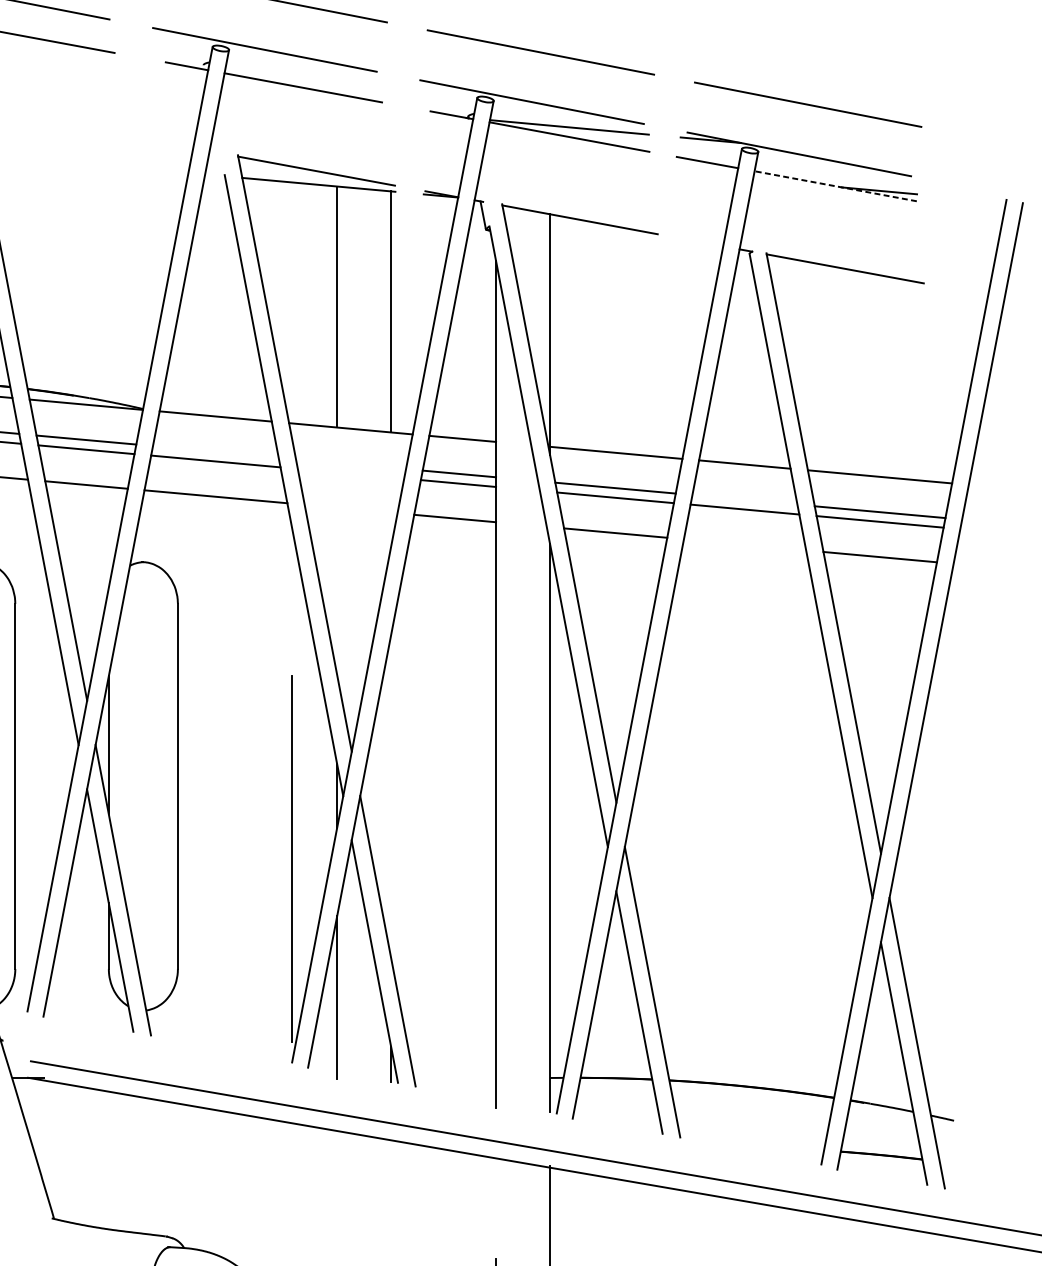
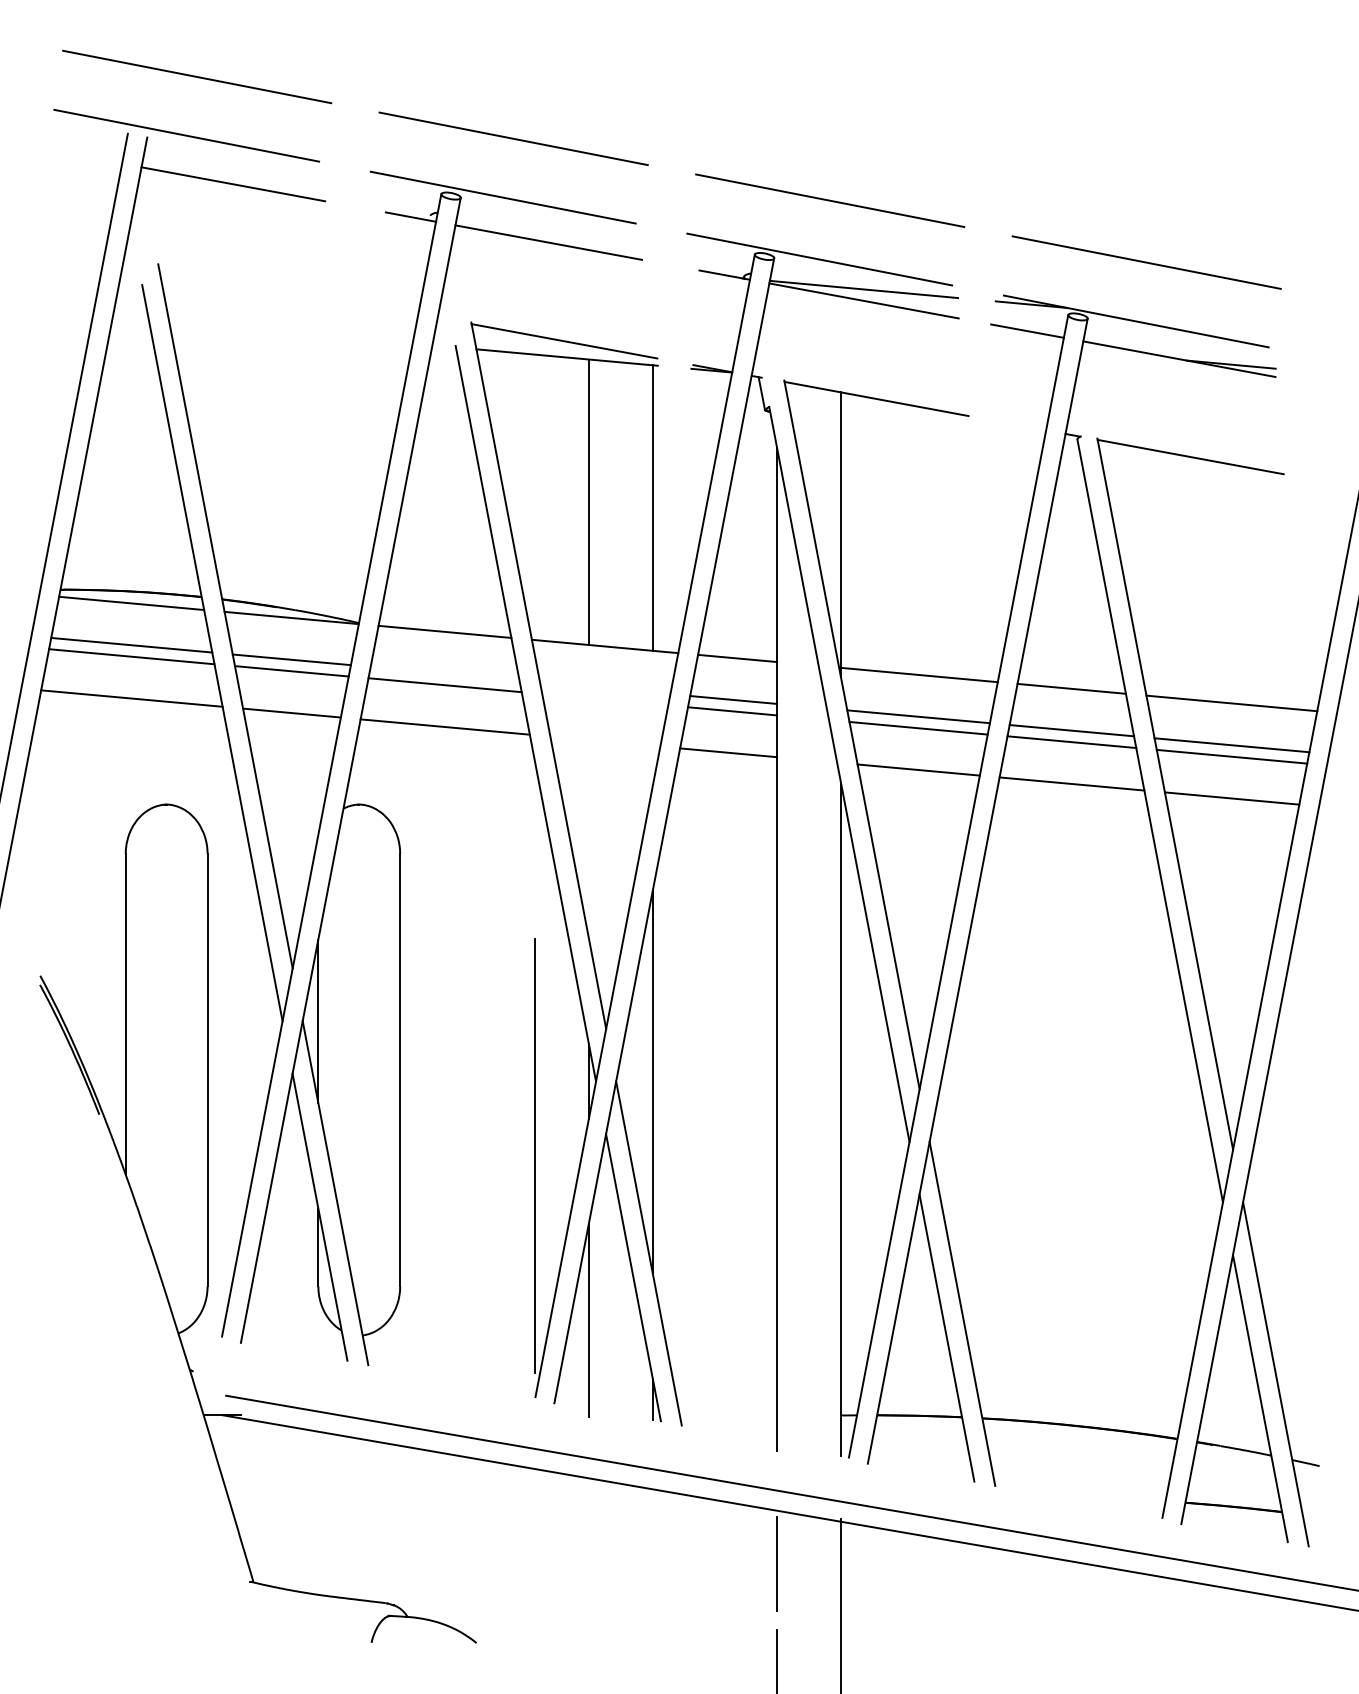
line: (835, 186) -> (1179, 359), dashed -> solid
line: (744, 499) -> (1071, 730), added
line: (744, 544) -> (1071, 783), added
line: (390, 796) -> (652, 1082), added
line: (496, 1203) -> (777, 1564), added

